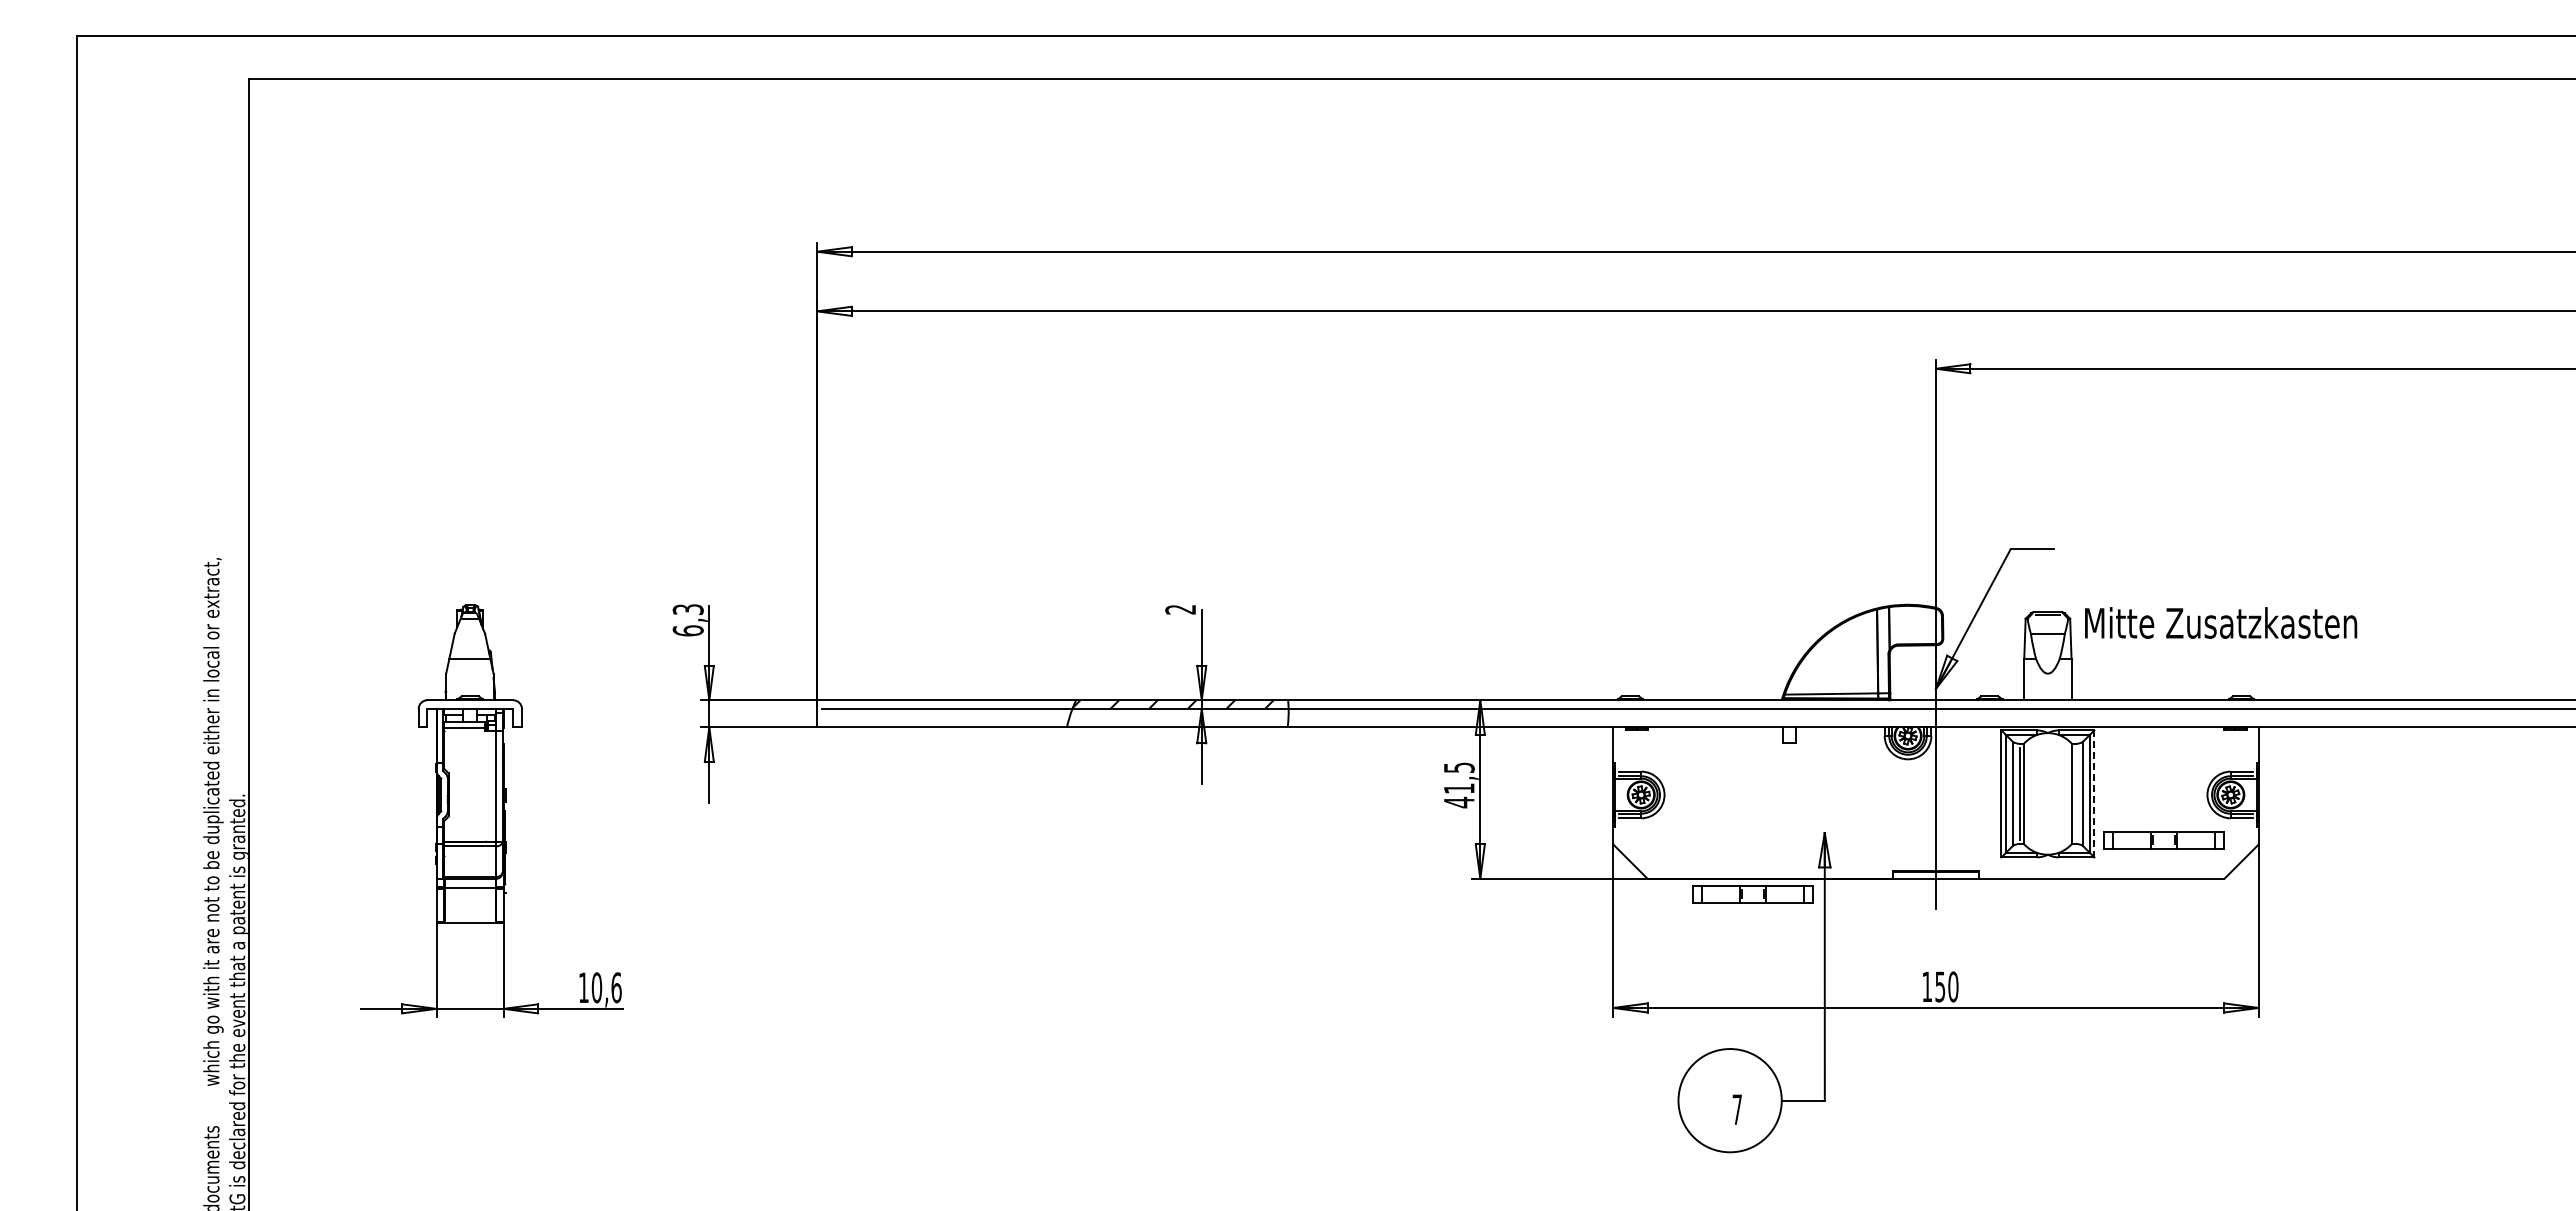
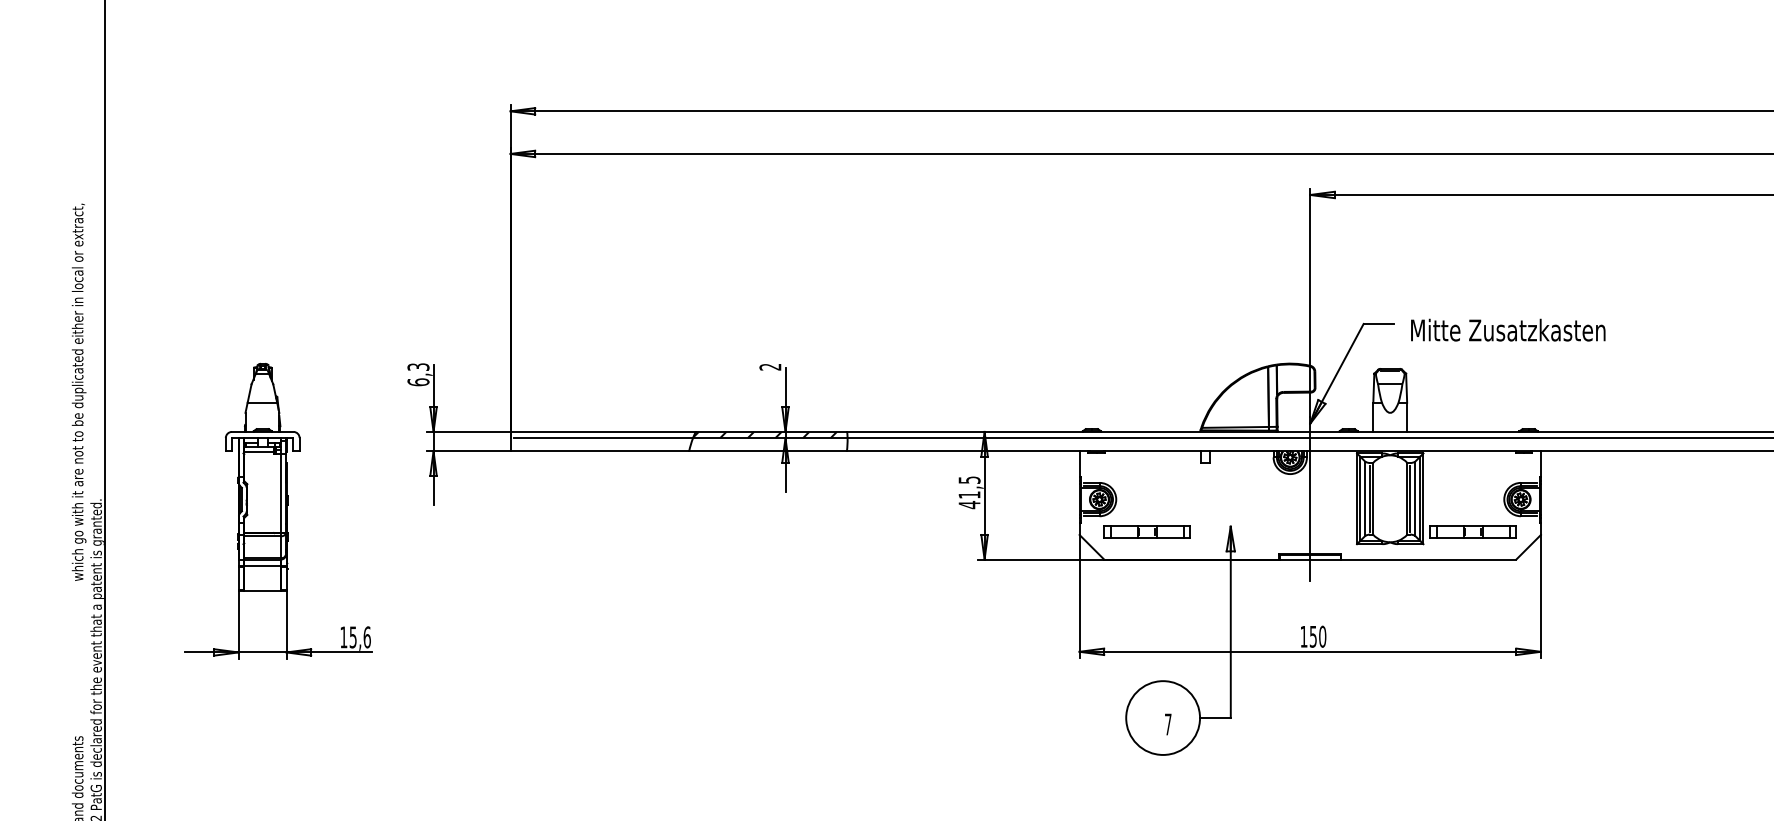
text: (2221, 622) -> (1508, 329), moved
line: (2075, 793) -> (1409, 498), added
line: (2094, 794) -> (1423, 499), dashed -> solid
text: (213, 821) -> (79, 392), moved
part: (1752, 894) -> (1146, 532), moved
text: (596, 987) -> (352, 637), 10,6 -> 15,6

